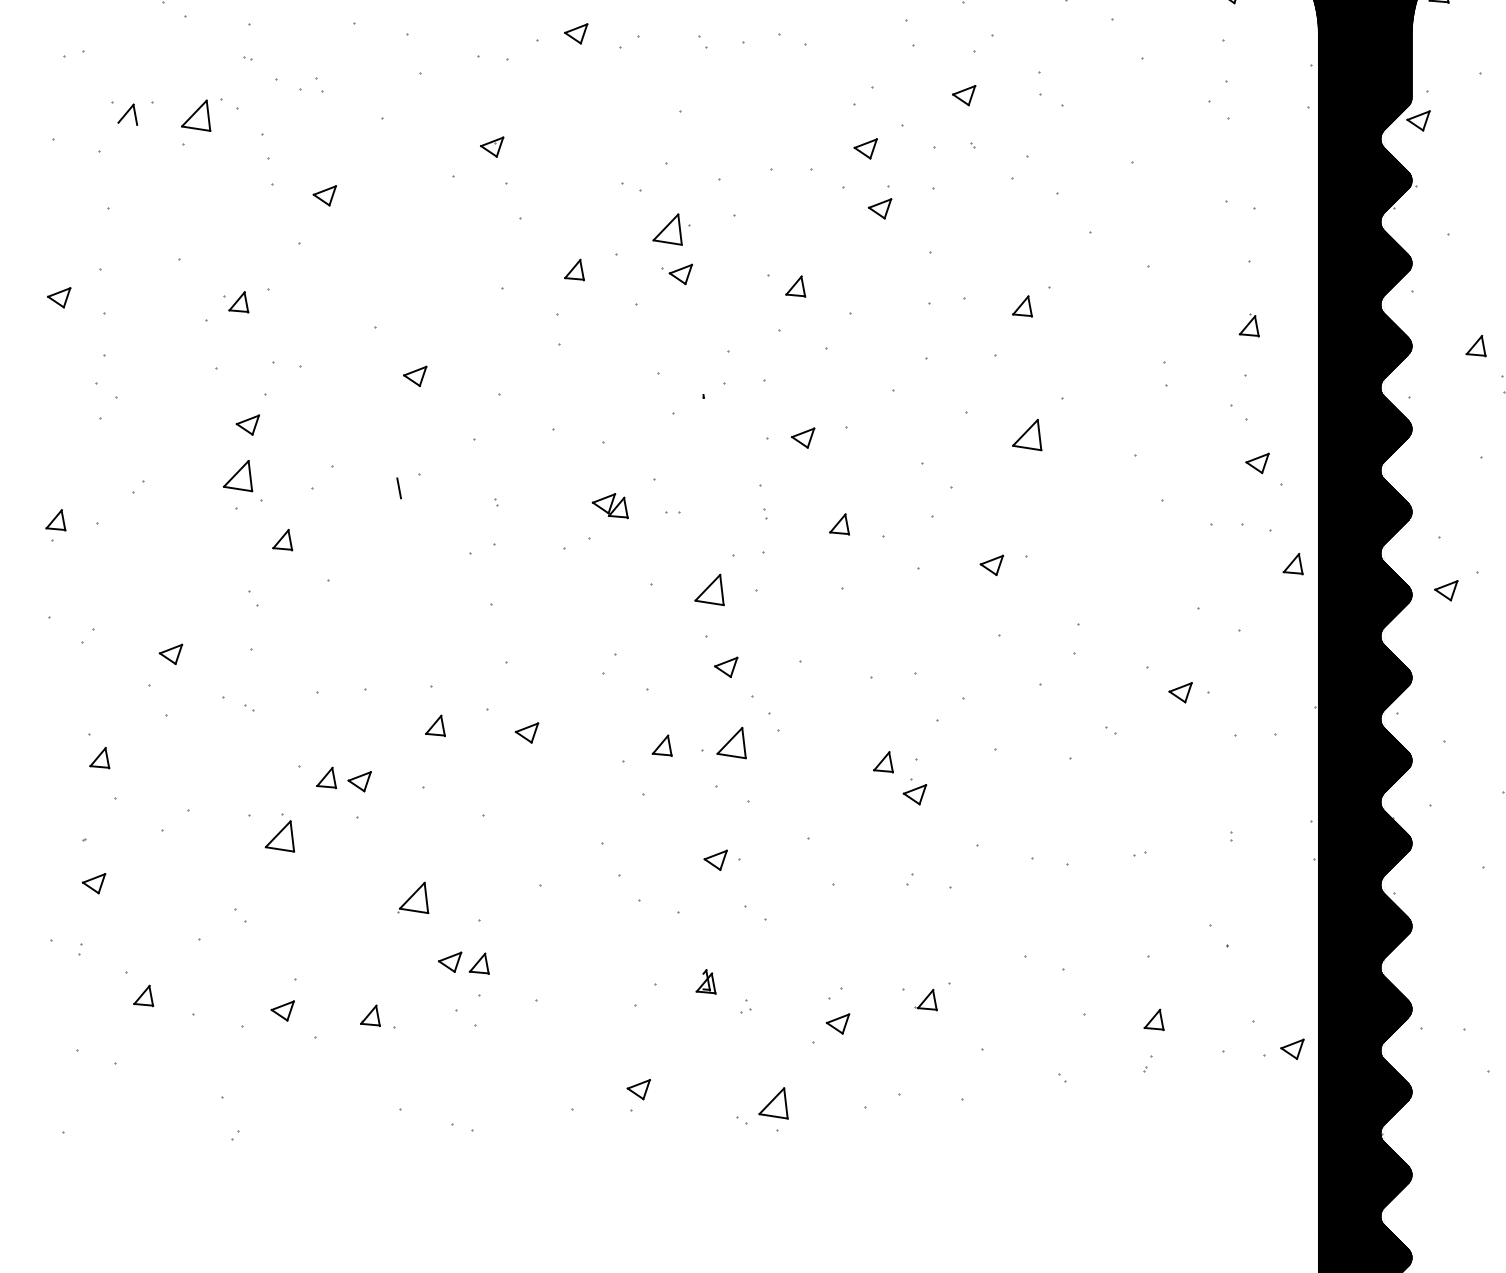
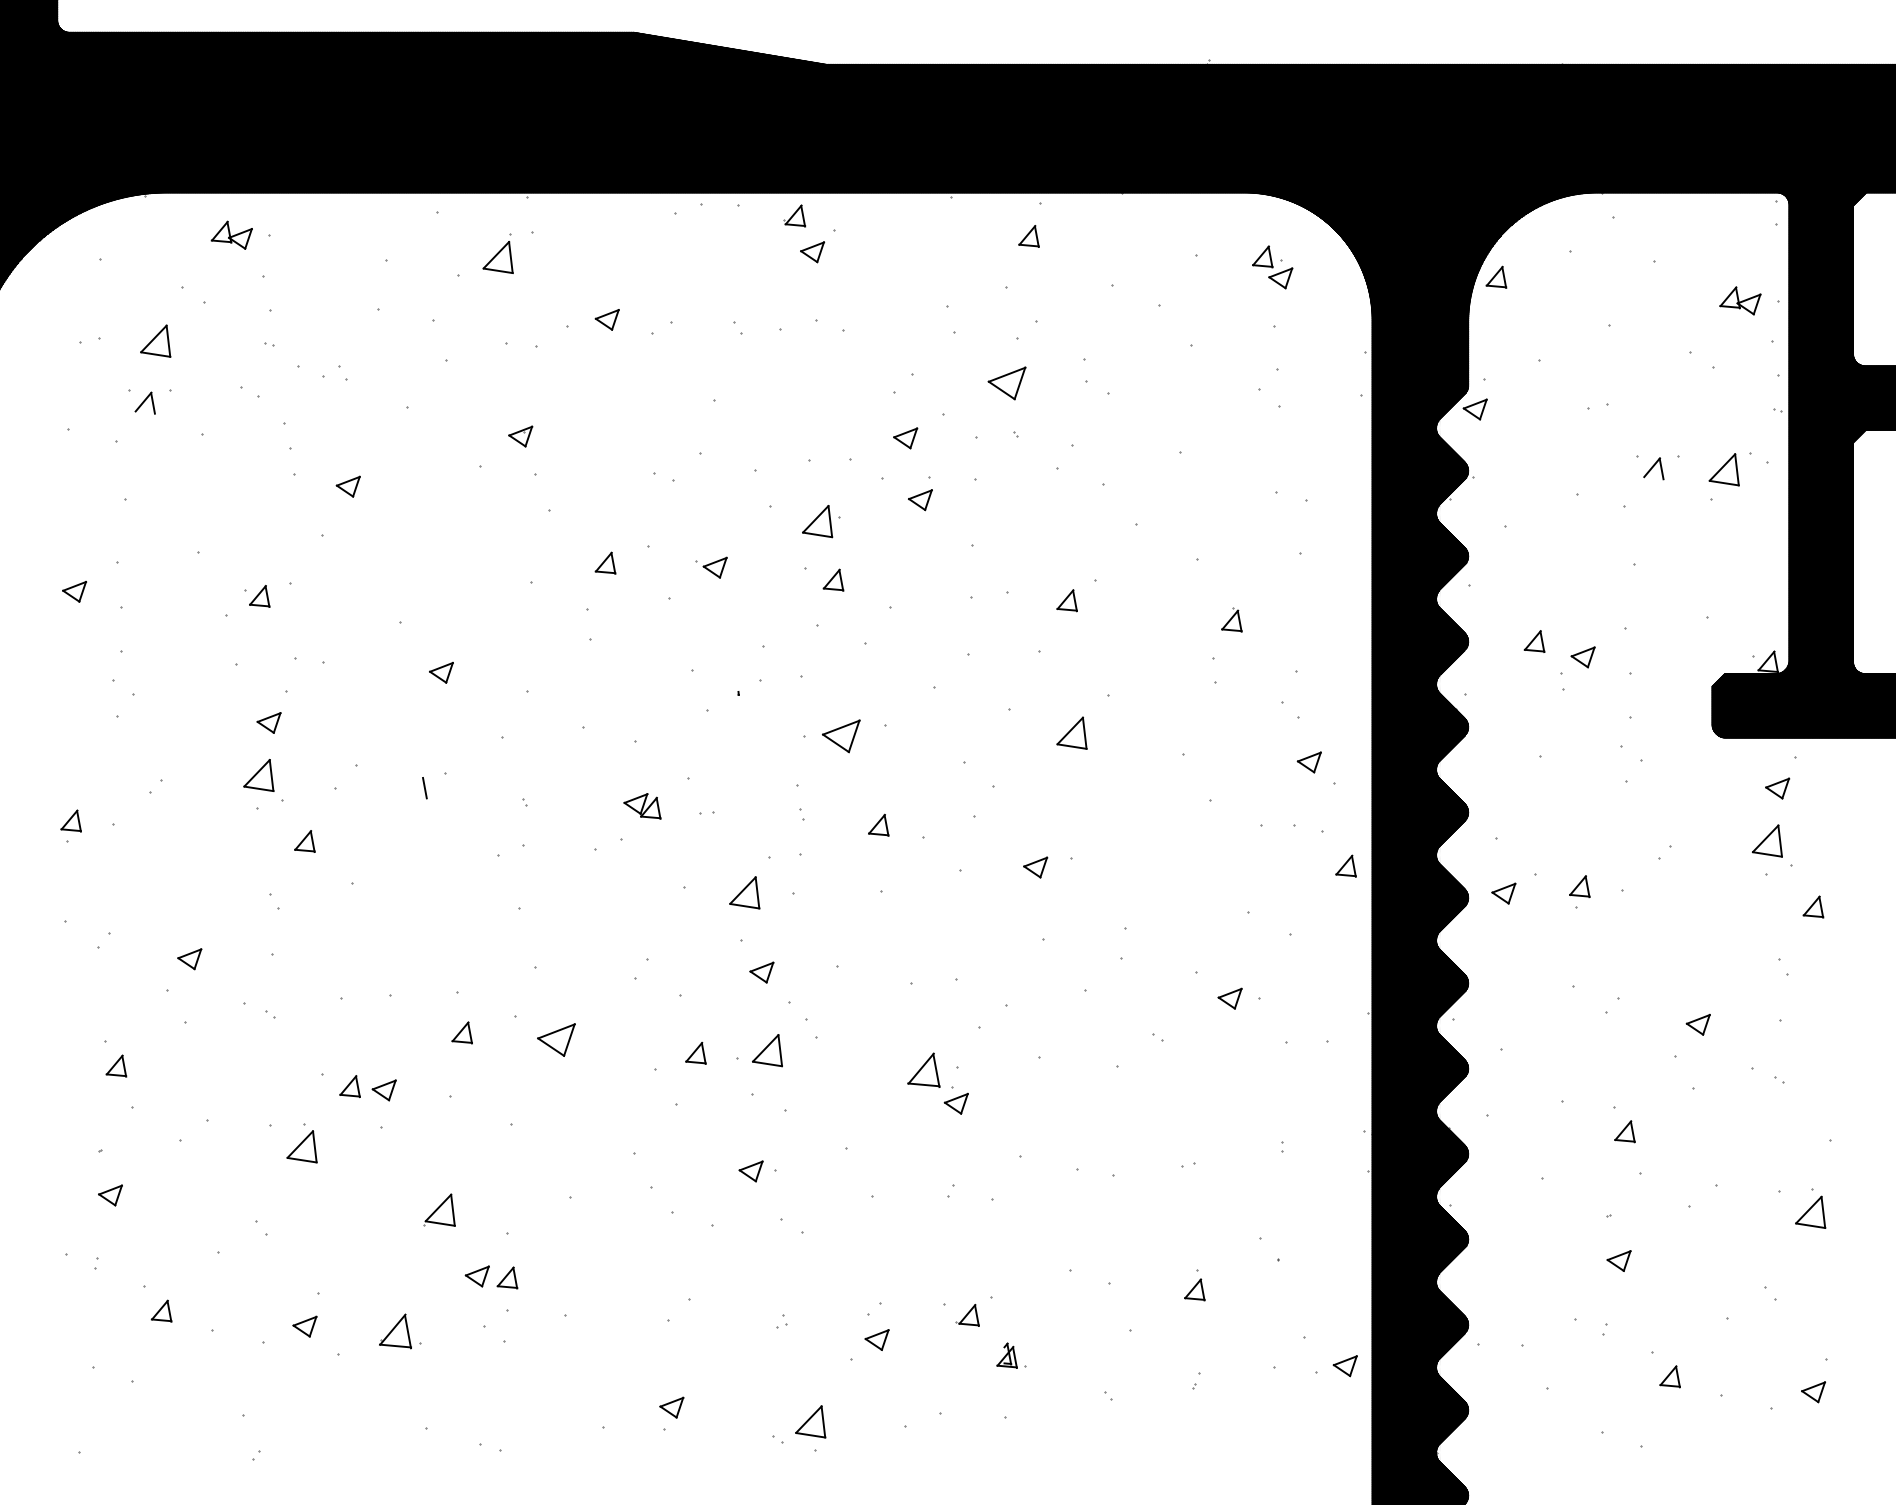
part: (963, 95) -> (1006, 383), size x1.6
part: (195, 115) -> (155, 340), moved
part: (671, 229) -> (821, 521), moved
part: (1248, 324) -> (1231, 619), moved
part: (802, 438) -> (840, 736), size x1.6
part: (526, 733) -> (556, 1040), size x1.6
part: (883, 762) -> (923, 1070), size x1.6
part: (705, 981) -> (1006, 1355), moved
part: (369, 1015) -> (394, 1331), size x1.6
part: (1153, 1019) -> (1194, 1289), moved

